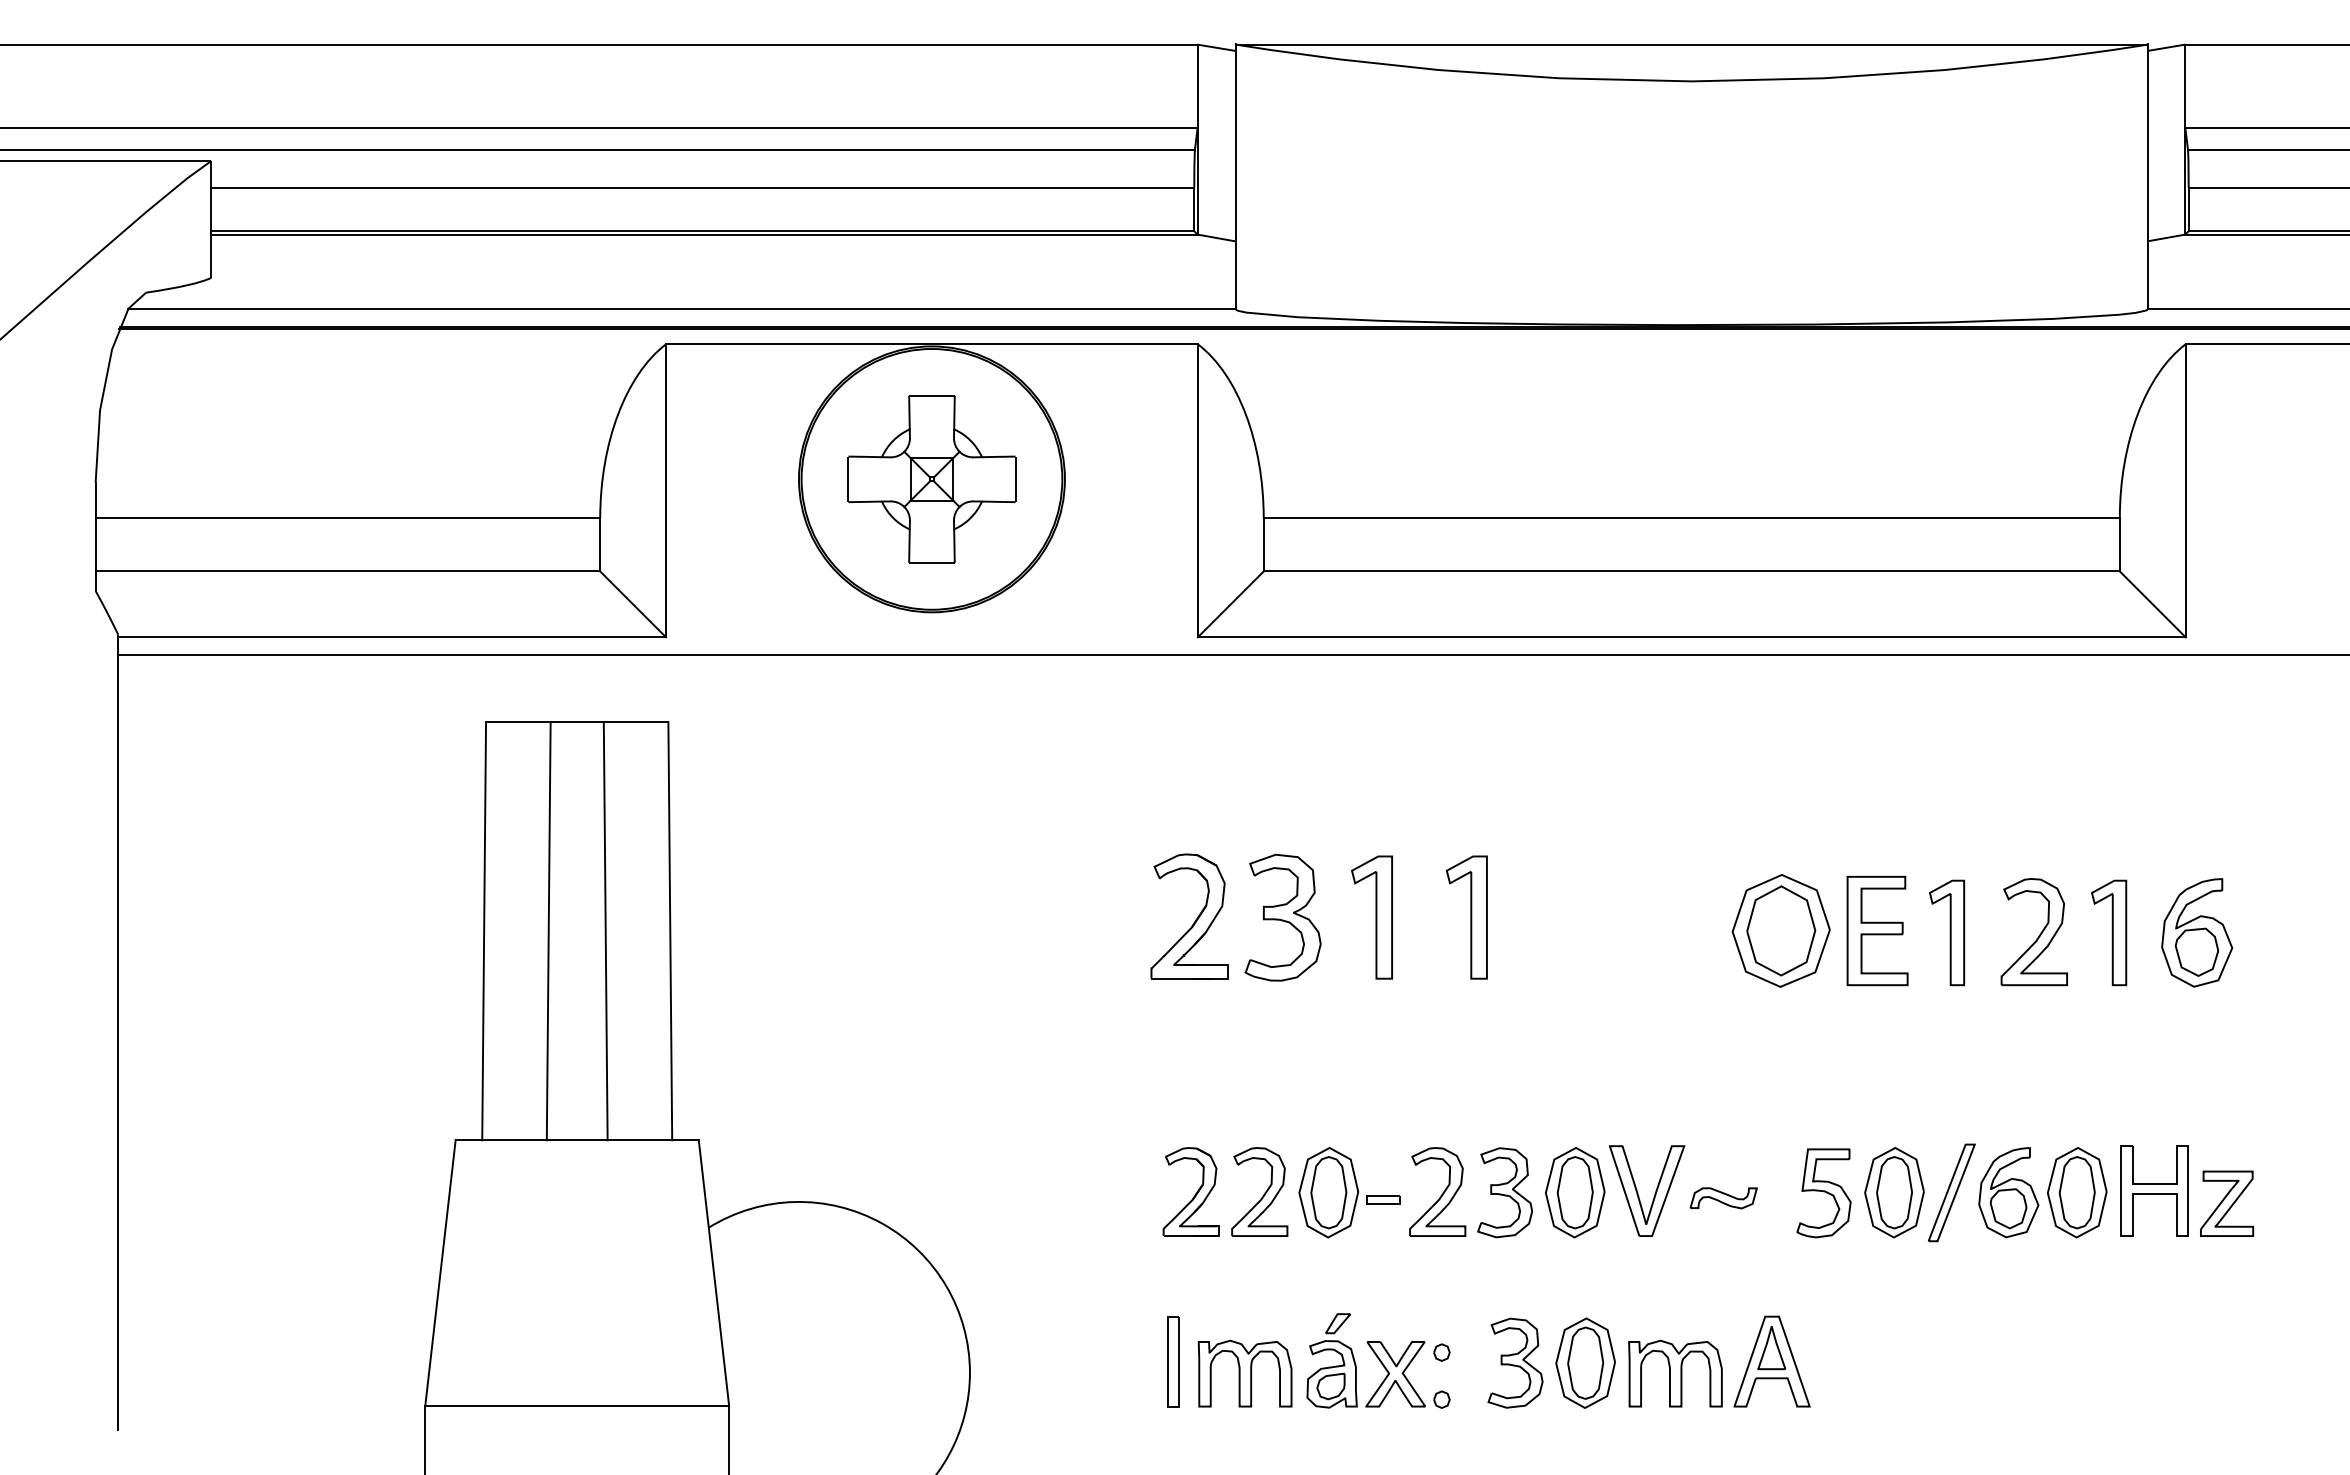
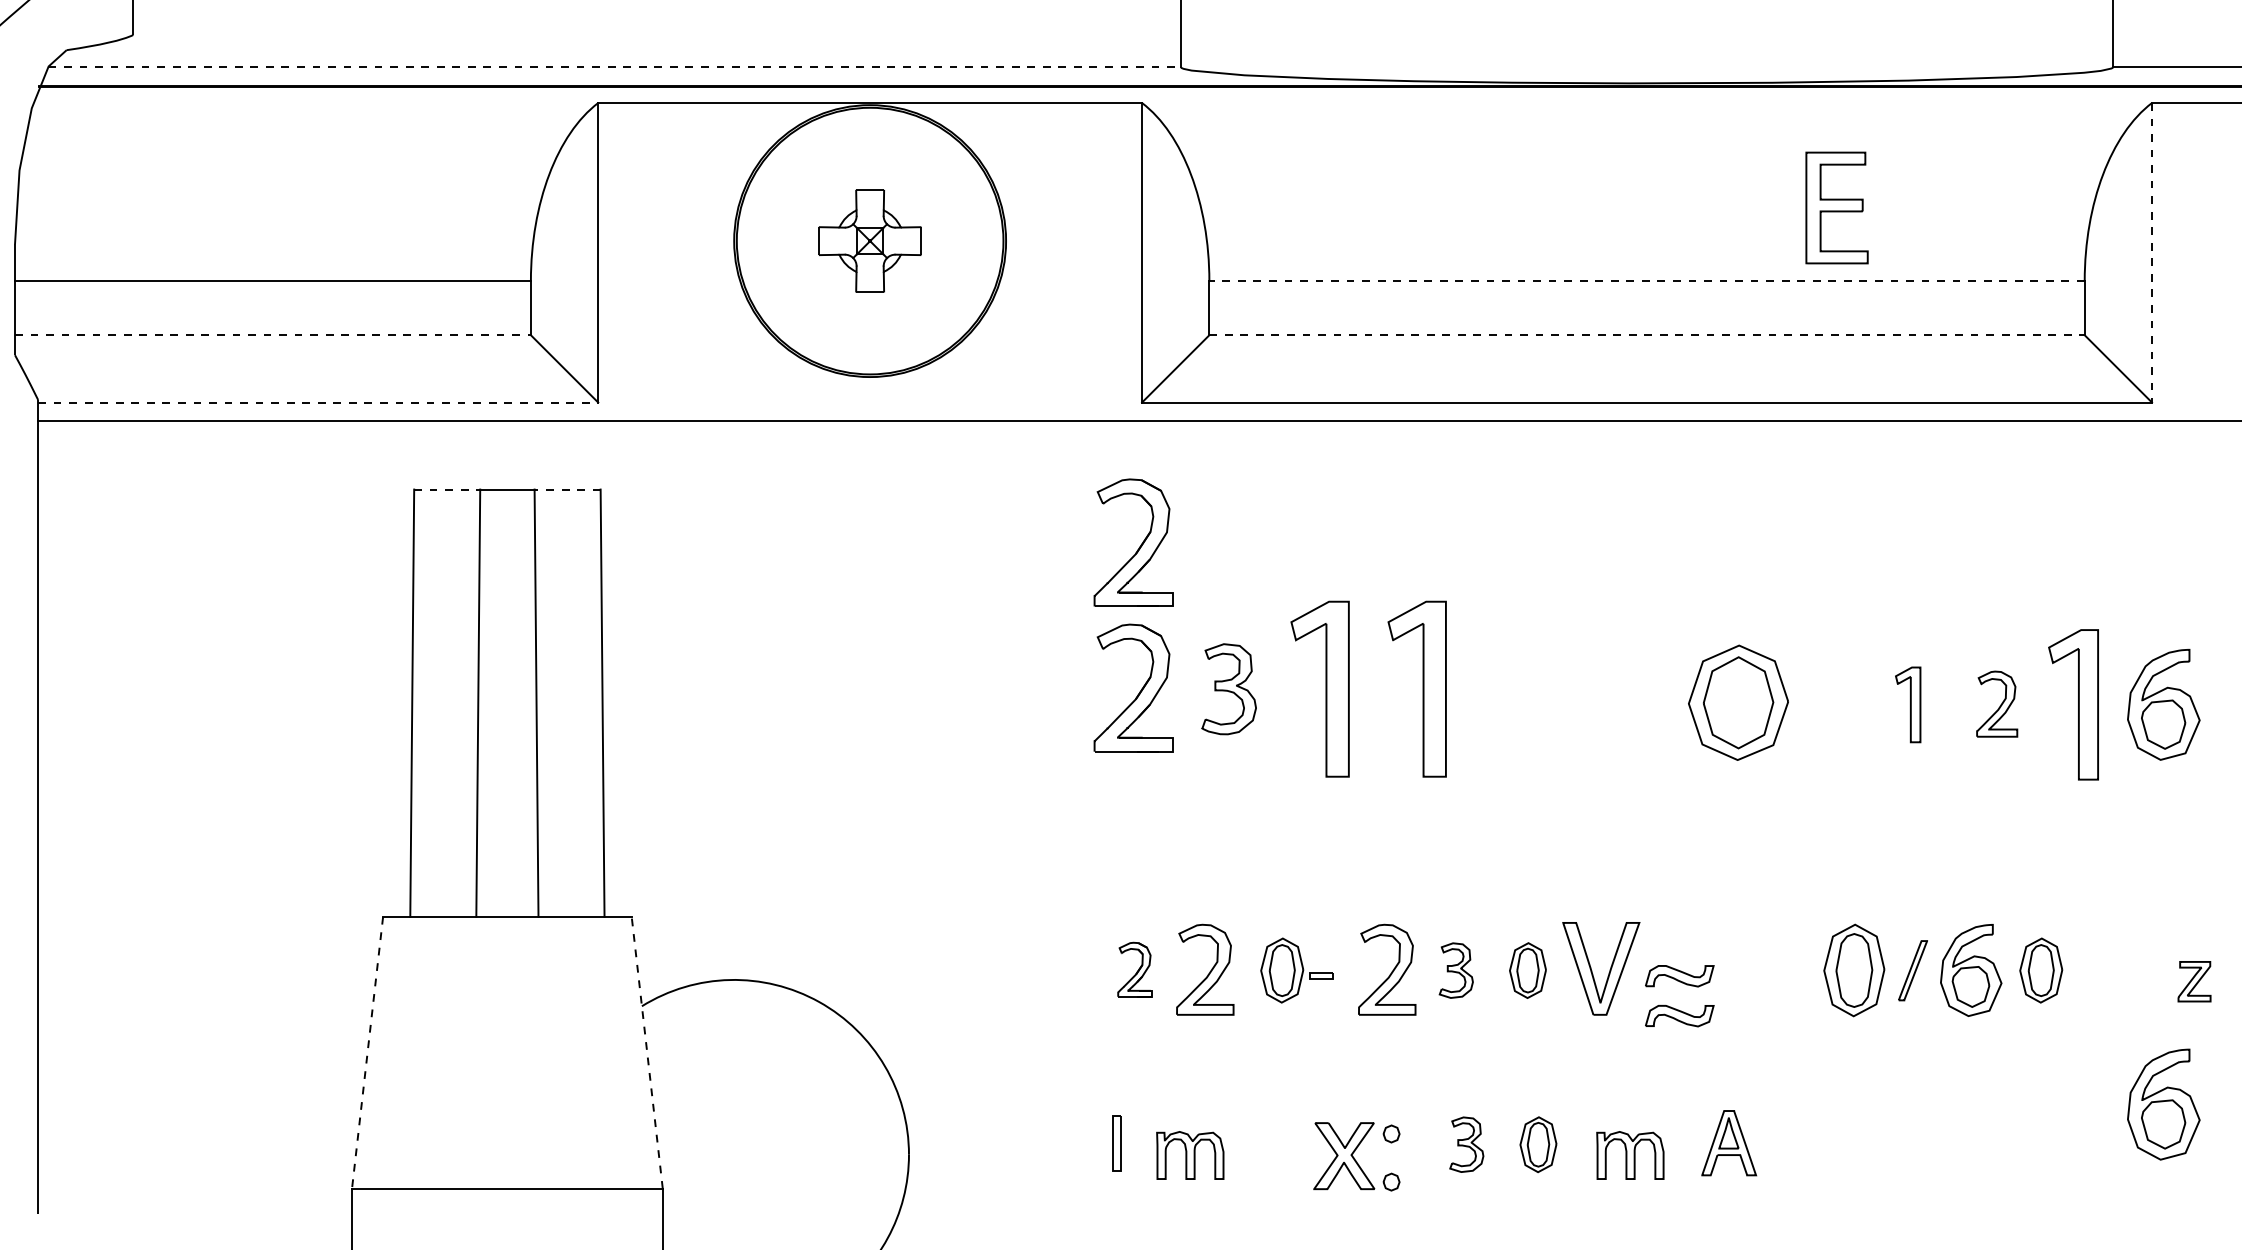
line: (682, 309) -> (615, 67), solid -> dashed
part: (931, 479) -> (869, 241), size x0.6
line: (2185, 491) -> (2151, 253), solid -> dashed
line: (1691, 518) -> (1646, 281), solid -> dashed
line: (348, 571) -> (273, 335), solid -> dashed
line: (1692, 571) -> (1647, 335), solid -> dashed
line: (392, 637) -> (318, 402), solid -> dashed
line: (518, 722) -> (447, 489), solid -> dashed
line: (635, 722) -> (566, 489), solid -> dashed
part: (1195, 777) -> (1139, 545), added
part: (1282, 917) -> (1228, 689), size x0.7
part: (1371, 917) -> (1319, 689), size x1.4
part: (1466, 917) -> (1416, 689), size x1.4
part: (1877, 930) -> (1836, 207), moved
part: (1947, 932) -> (1908, 704), size x0.7
part: (2033, 932) -> (1996, 704), size x0.6
part: (2109, 932) -> (2074, 704), size x1.4
part: (2154, 1190) -> (2120, 968), removed
part: (1190, 1191) -> (1134, 969), size x0.6
part: (1349, 1192) -> (1297, 970), size x0.7
part: (1505, 1192) -> (1456, 970), size x0.6
part: (1575, 1192) -> (1528, 970), size x0.6
part: (1951, 1192) -> (1912, 970), size x0.6
part: (2077, 1192) -> (2041, 970), size x0.7
part: (1823, 1193) -> (1781, 971), removed
part: (2227, 1203) -> (2194, 981), size x0.6
part: (1723, 1237) -> (1679, 1016), added
line: (440, 1273) -> (367, 1053), solid -> dashed
line: (713, 1273) -> (646, 1053), solid -> dashed
part: (2197, 1323) -> (2164, 1104), added
part: (1331, 1360) -> (1278, 1142), removed
part: (1173, 1361) -> (1117, 1143), size x0.6
part: (1771, 1361) -> (1728, 1143), size x0.7
part: (1515, 1362) -> (1466, 1144), size x0.6
part: (1585, 1362) -> (1538, 1144), size x0.6
part: (1244, 1373) -> (1189, 1155), size x0.7
part: (1675, 1373) -> (1630, 1155), size x0.7

